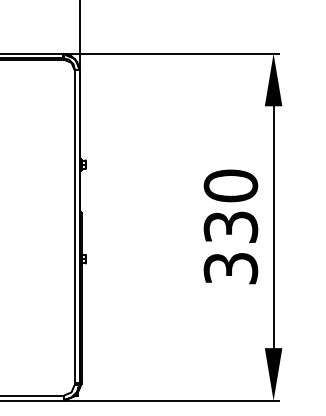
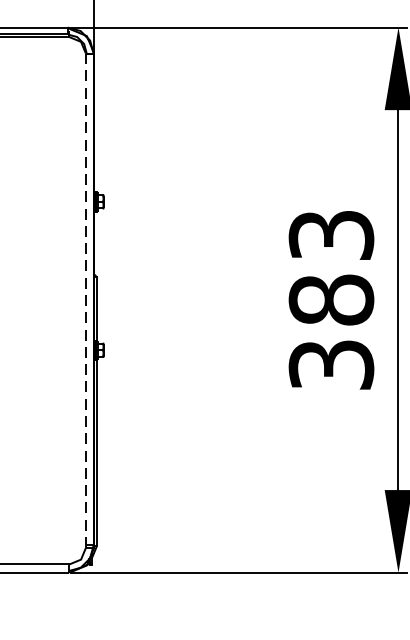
text: (230, 206) -> (330, 267), 330 -> 383
line: (74, 227) -> (85, 300), solid -> dashed

